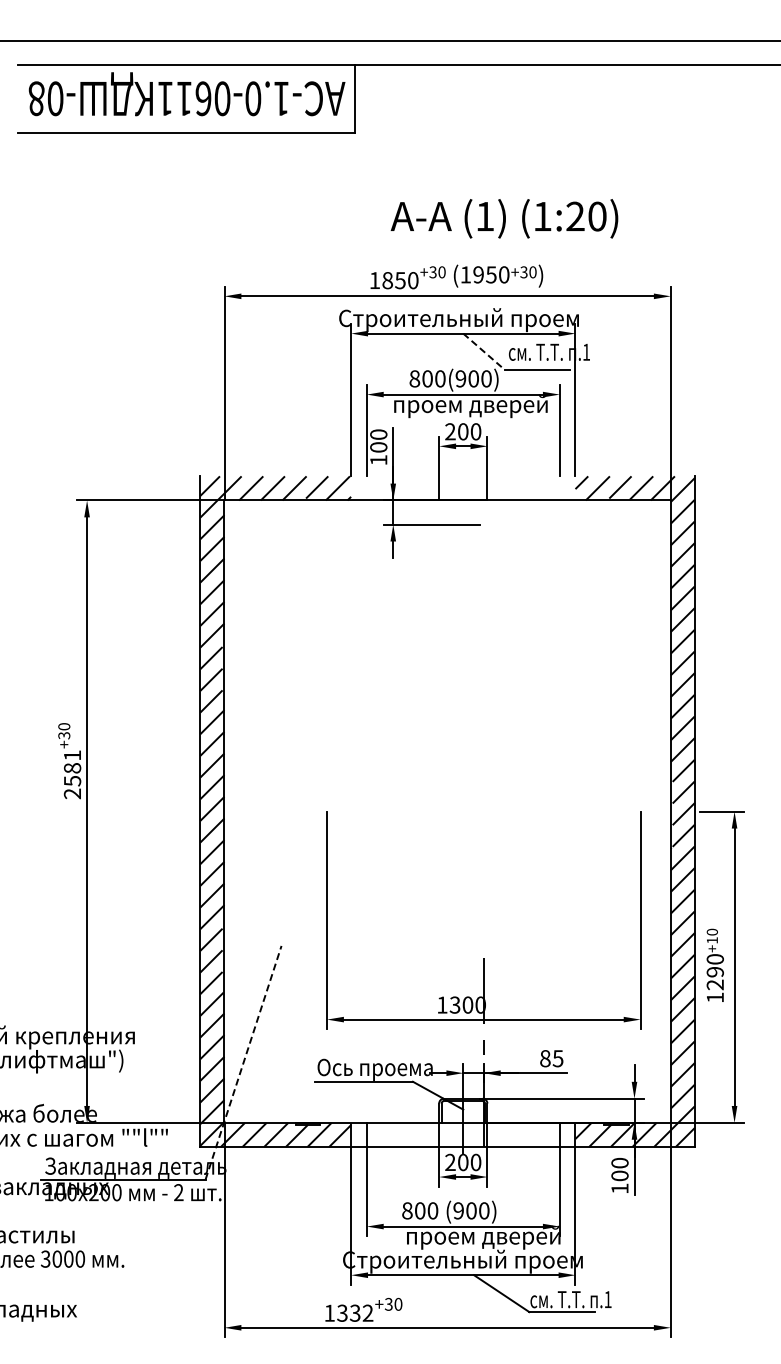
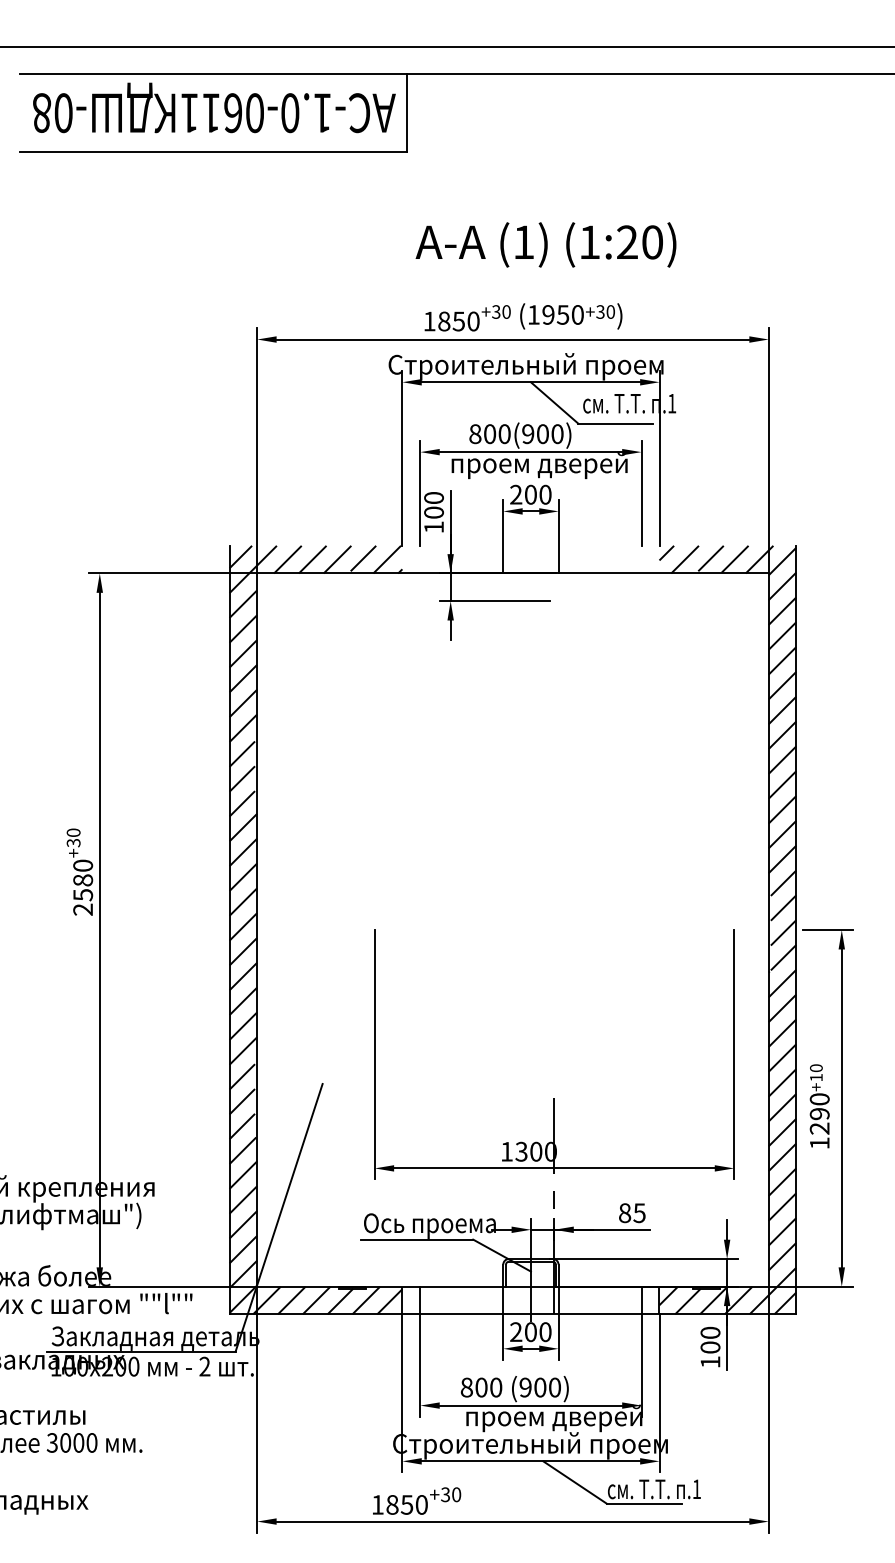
text: (504, 218) -> (546, 244), moved
line: (484, 352) -> (555, 403), dashed -> solid
text: (72, 755) -> (83, 865), 2581 -> 2580
line: (243, 1062) -> (279, 1217), dashed -> solid
text: (355, 1312) -> (407, 1504), 1332 -> 1850

